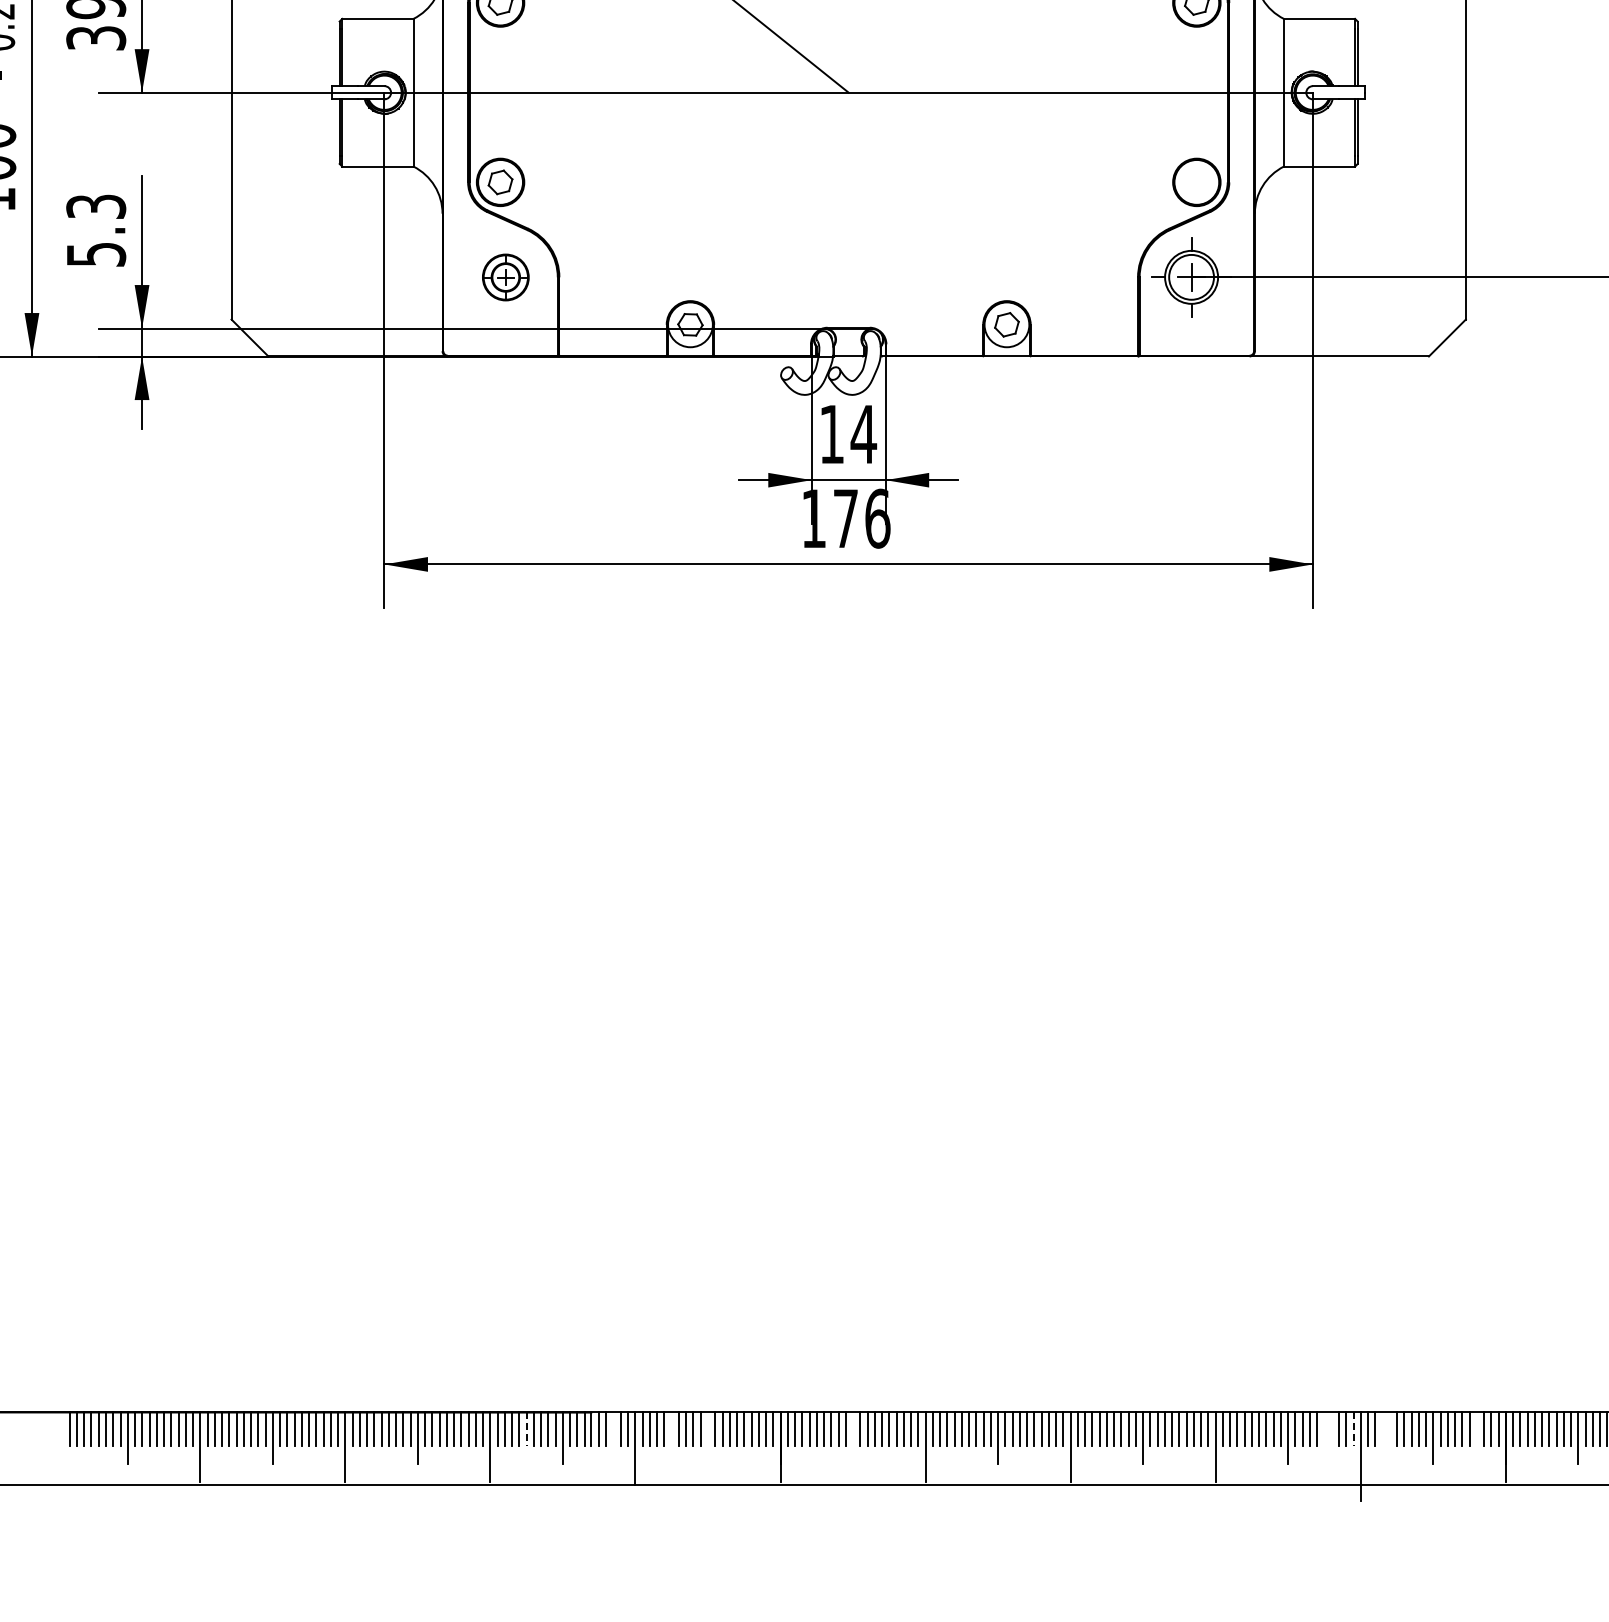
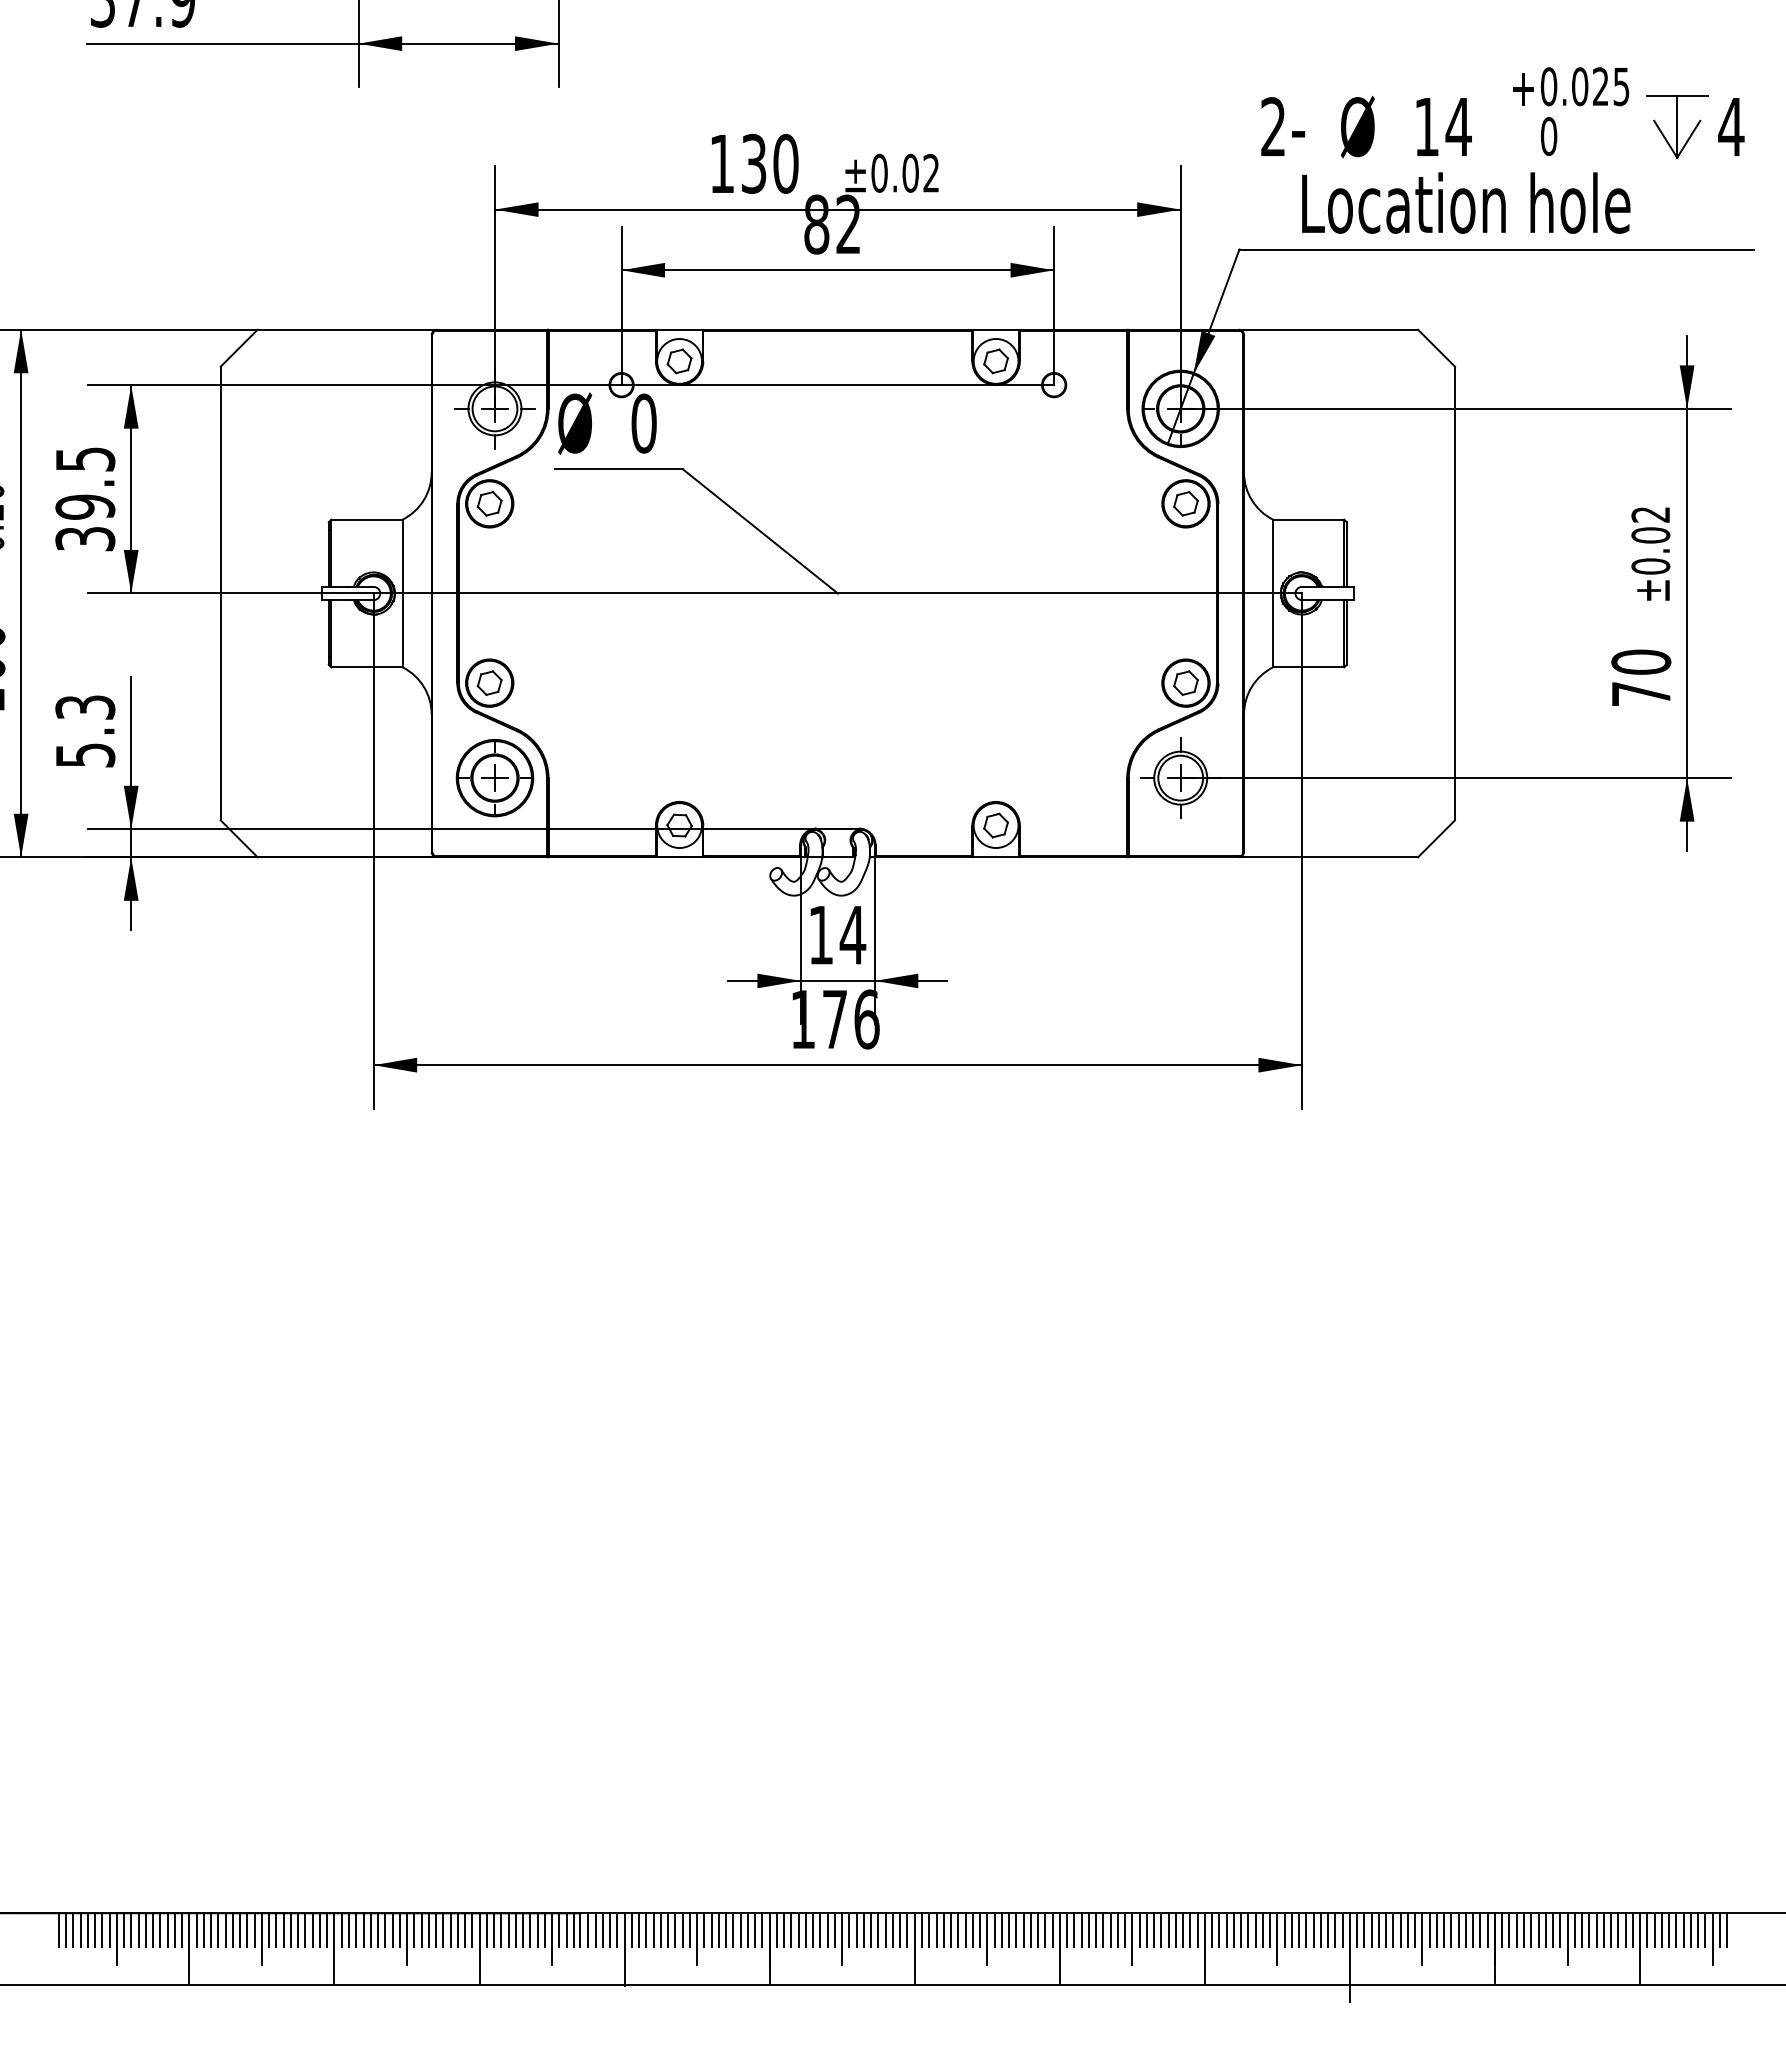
part: (1196, 181) -> (1185, 682), added
part: (505, 277) -> (494, 778), size x1.67
line: (526, 1428) -> (515, 1929), dashed -> solid
line: (613, 1428) -> (602, 1929), added
line: (671, 1428) -> (660, 1929), added
line: (1324, 1428) -> (1313, 1929), added
line: (1331, 1428) -> (1320, 1929), added
line: (1353, 1428) -> (1342, 1929), dashed -> solid
line: (1382, 1428) -> (1371, 1929), added
line: (1389, 1428) -> (1378, 1929), added
line: (1476, 1428) -> (1465, 1929), added
line: (708, 1437) -> (697, 1938), added
line: (853, 1437) -> (842, 1938), added

